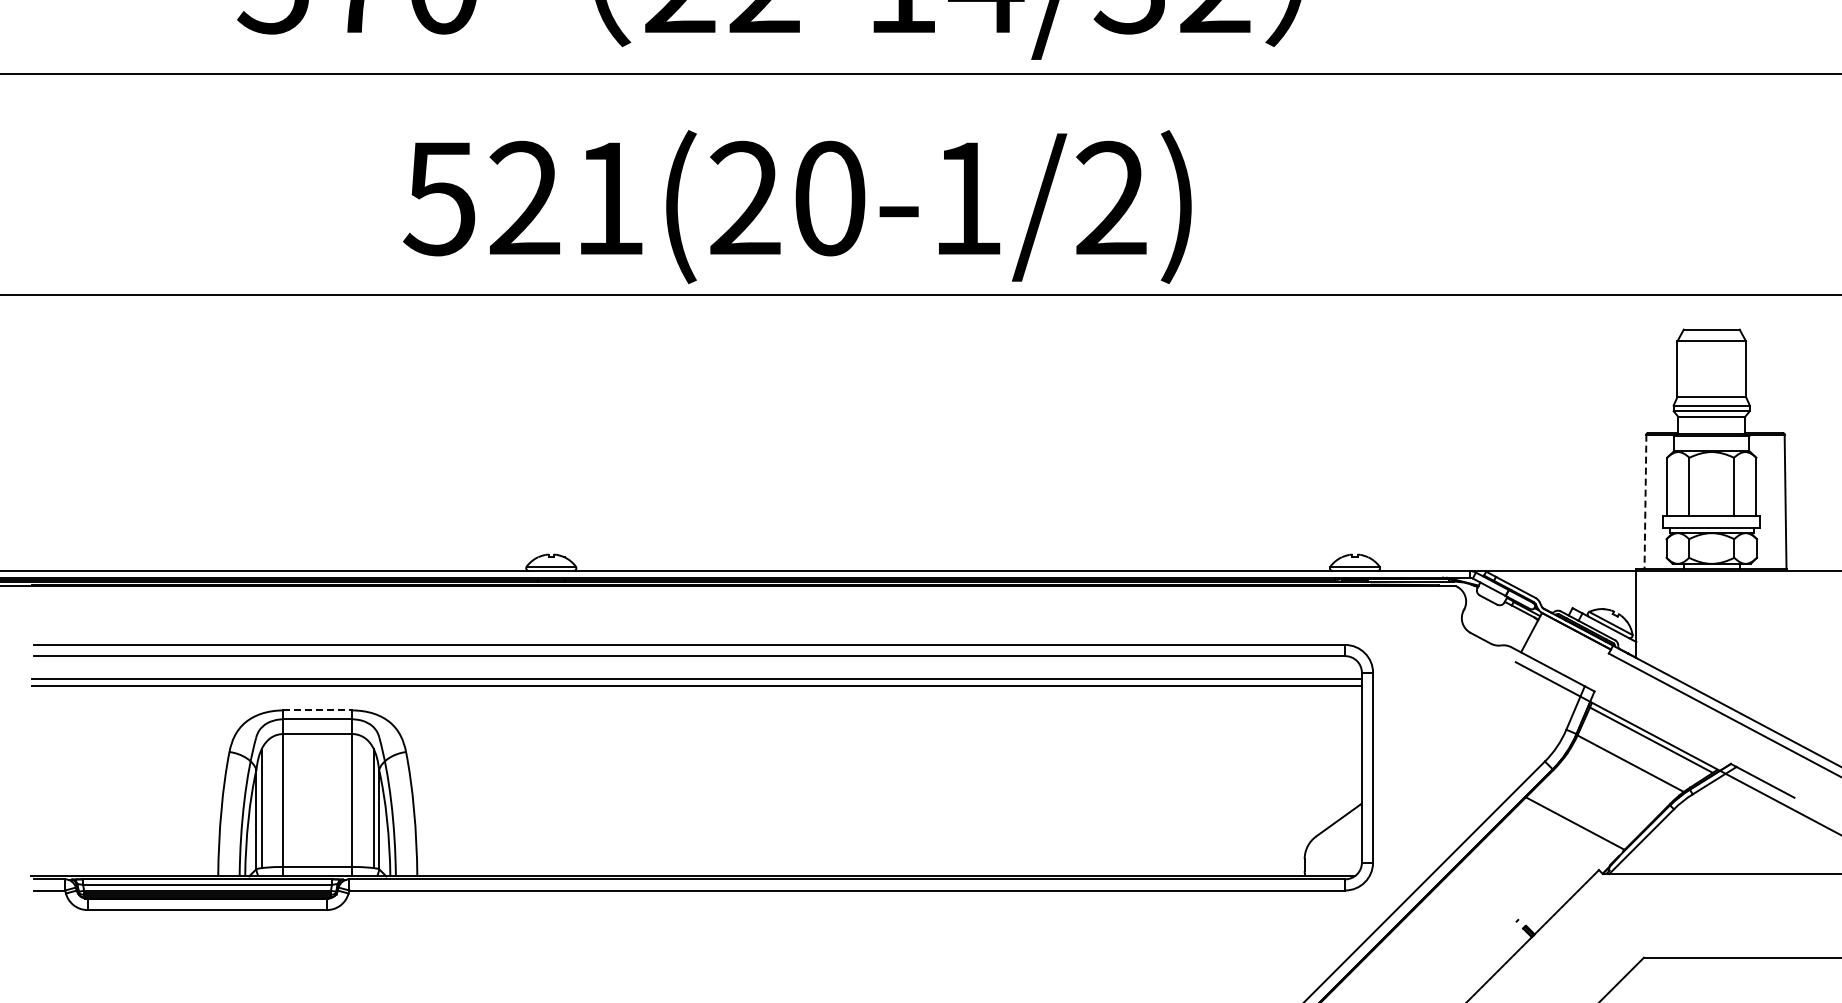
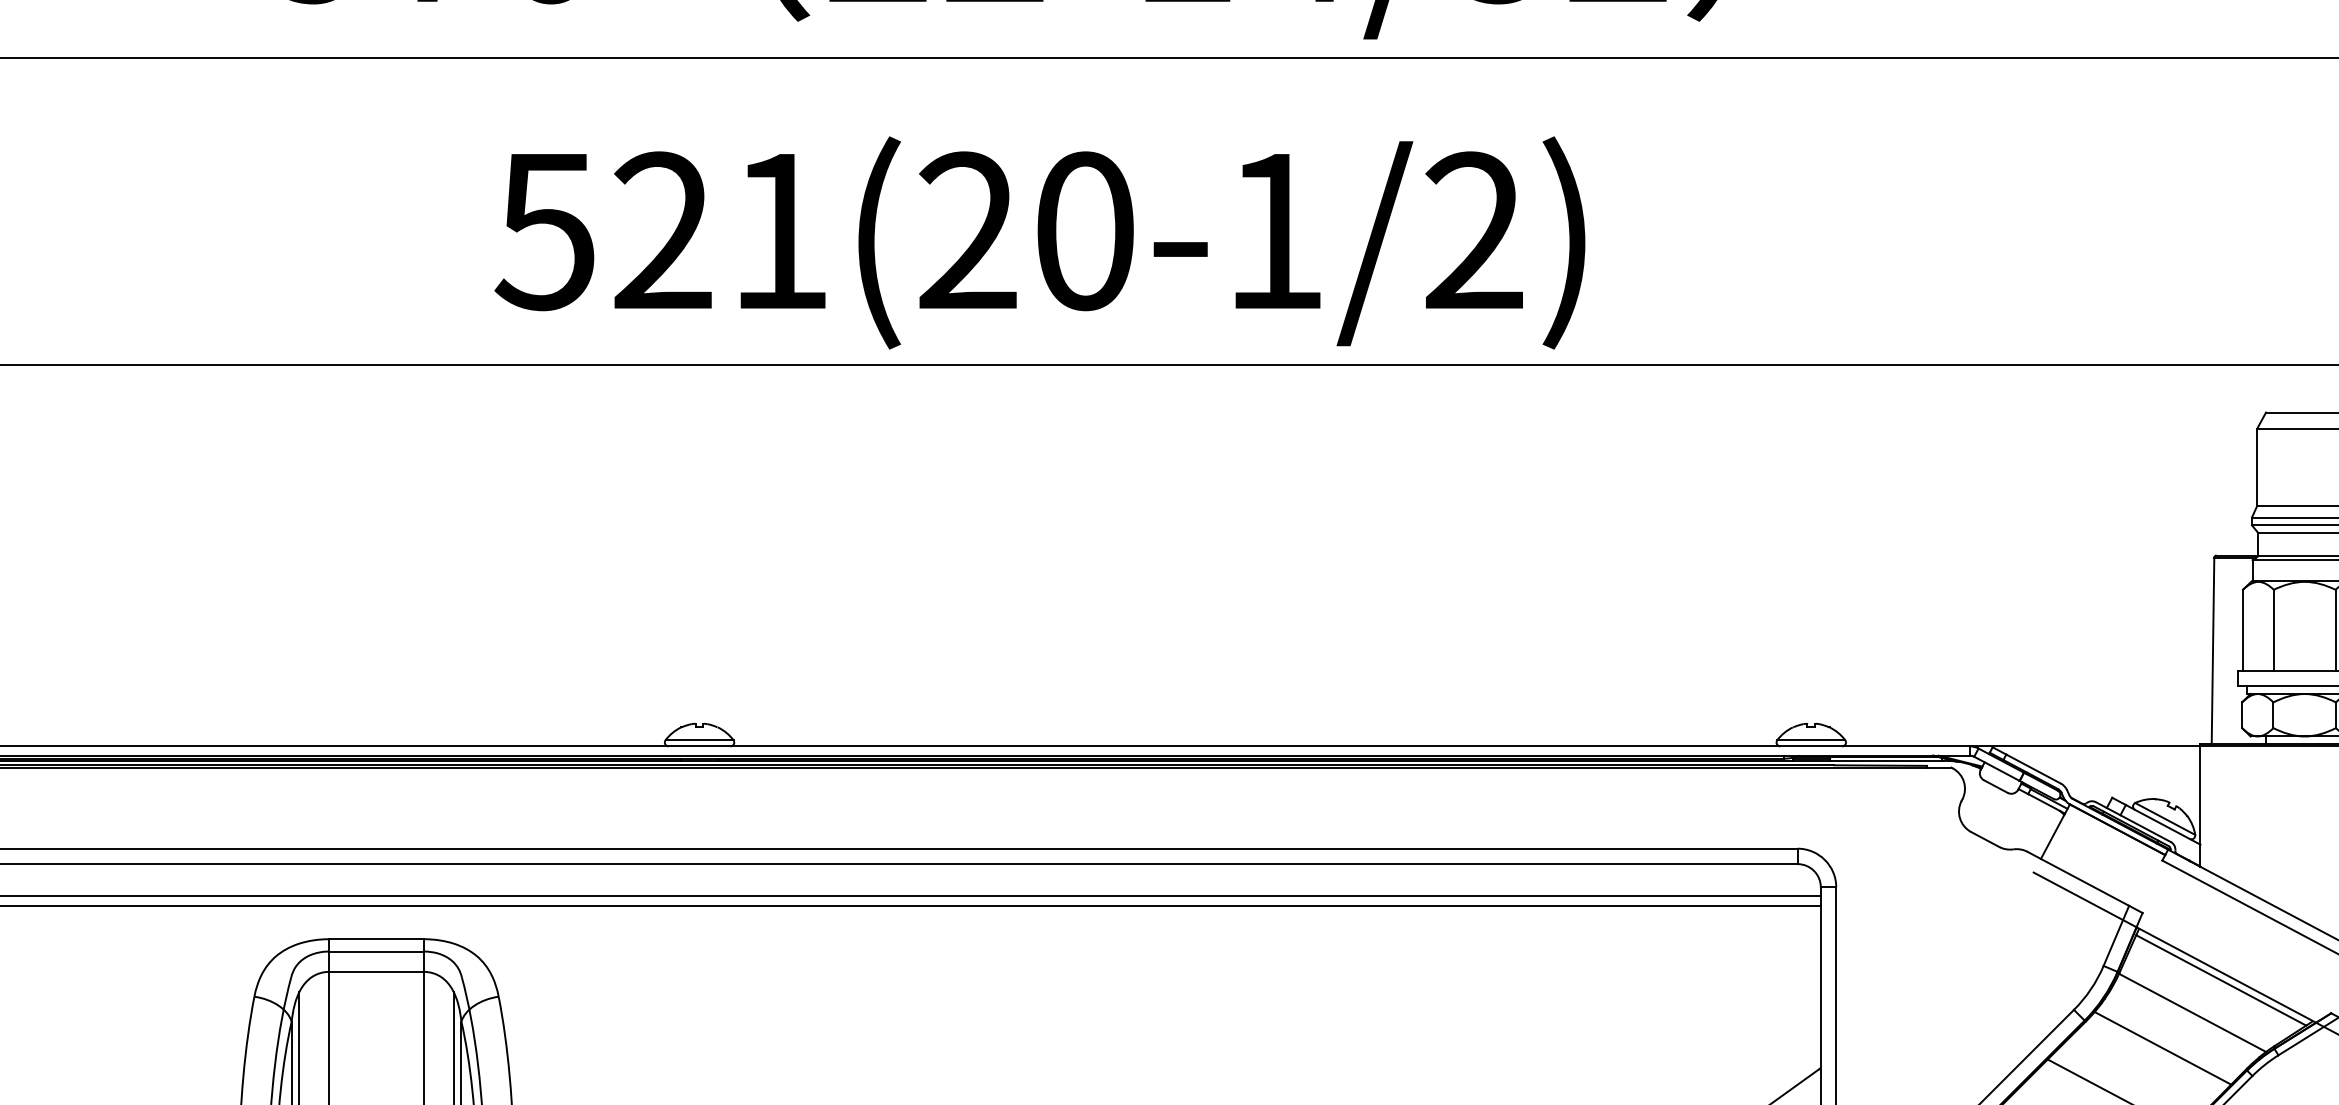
line: (1645, 502) -> (2213, 651), dashed -> solid
line: (318, 710) -> (377, 939), dashed -> solid
line: (1608, 789) -> (2161, 1048), added

